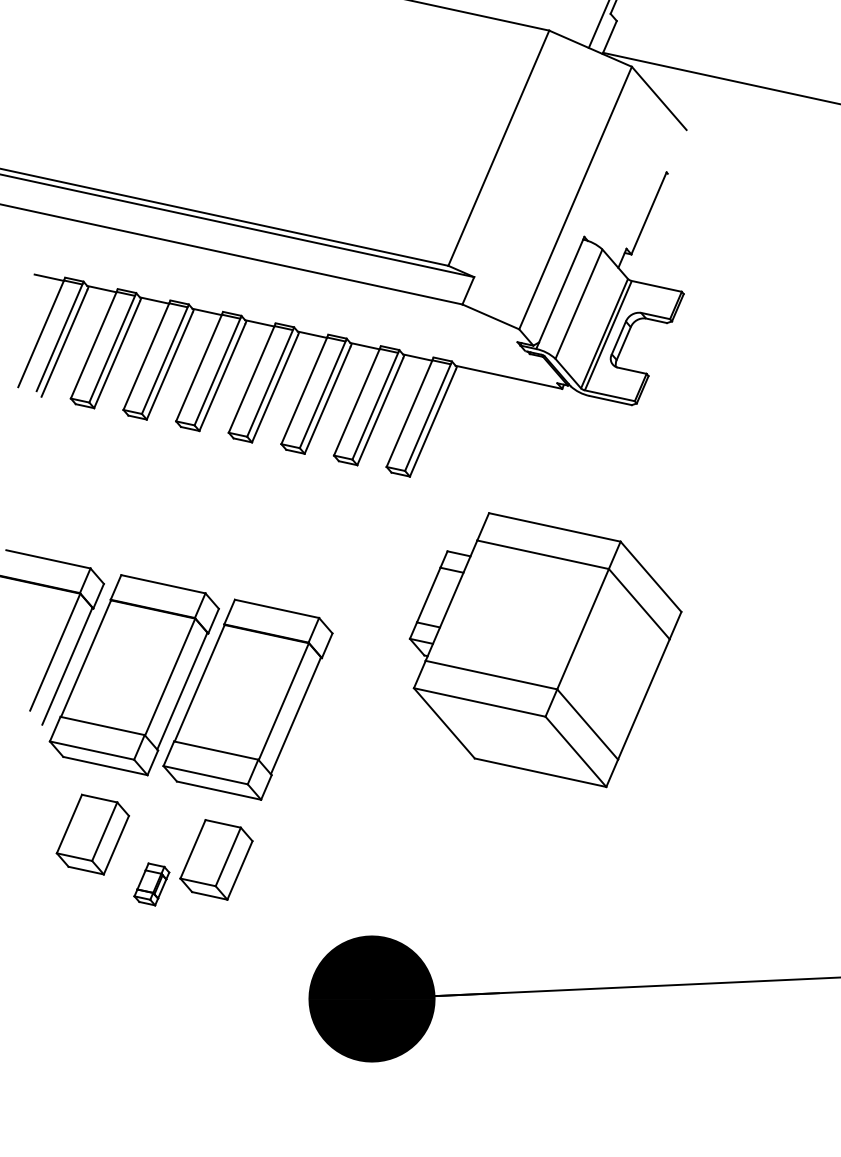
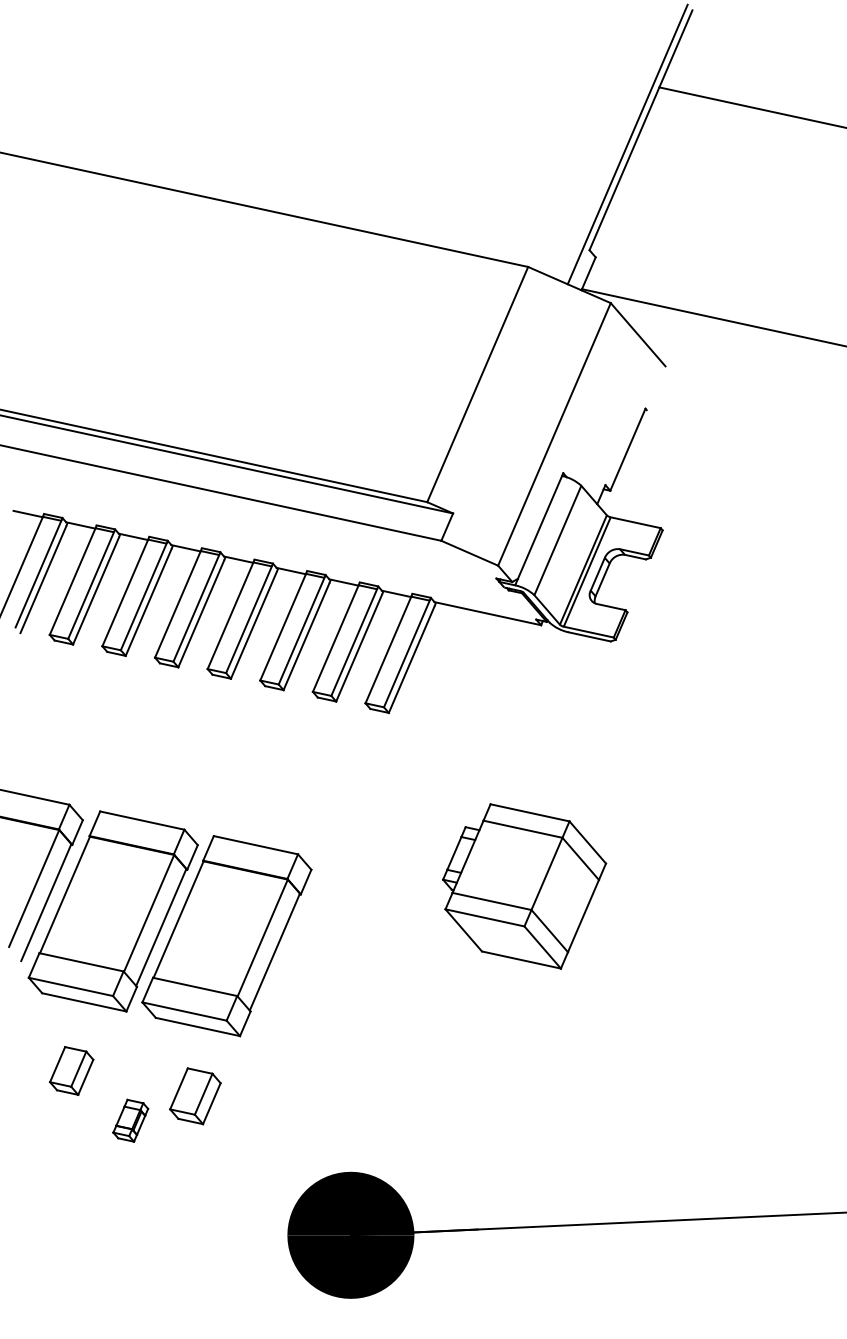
part: (545, 650) -> (524, 886), size x0.6
part: (92, 834) -> (71, 1070), size x0.6
part: (216, 860) -> (195, 1096), size x0.7

